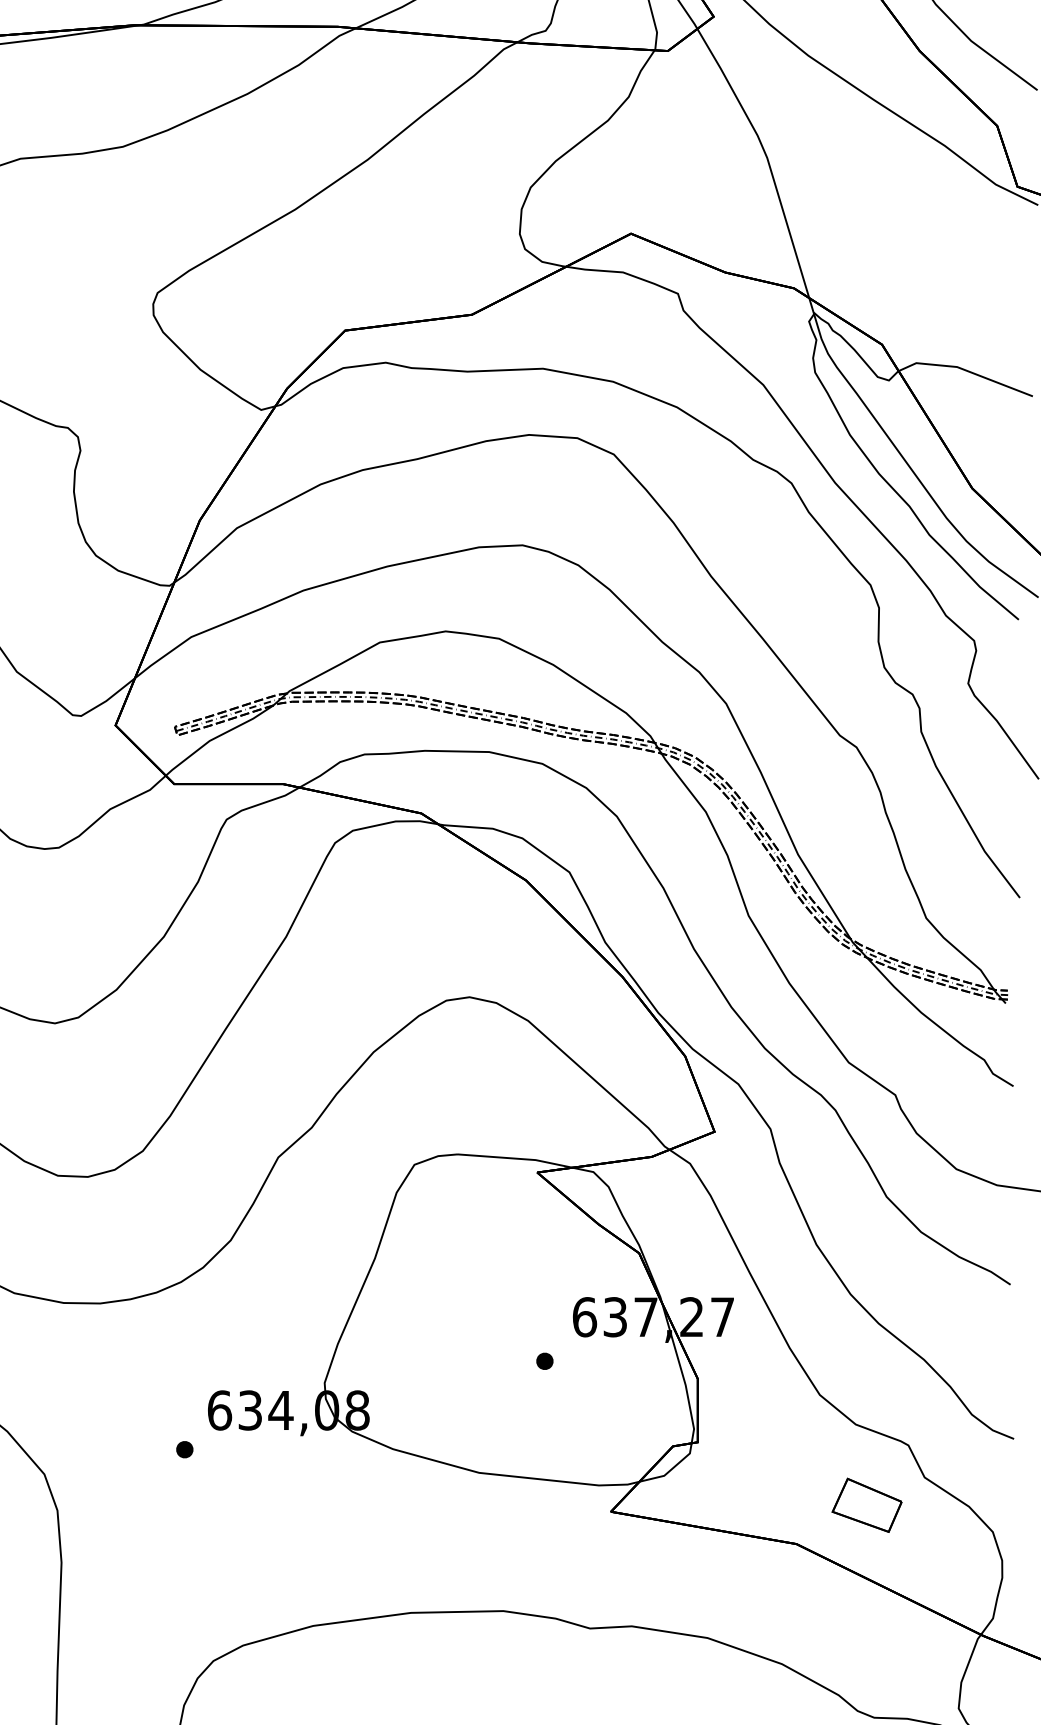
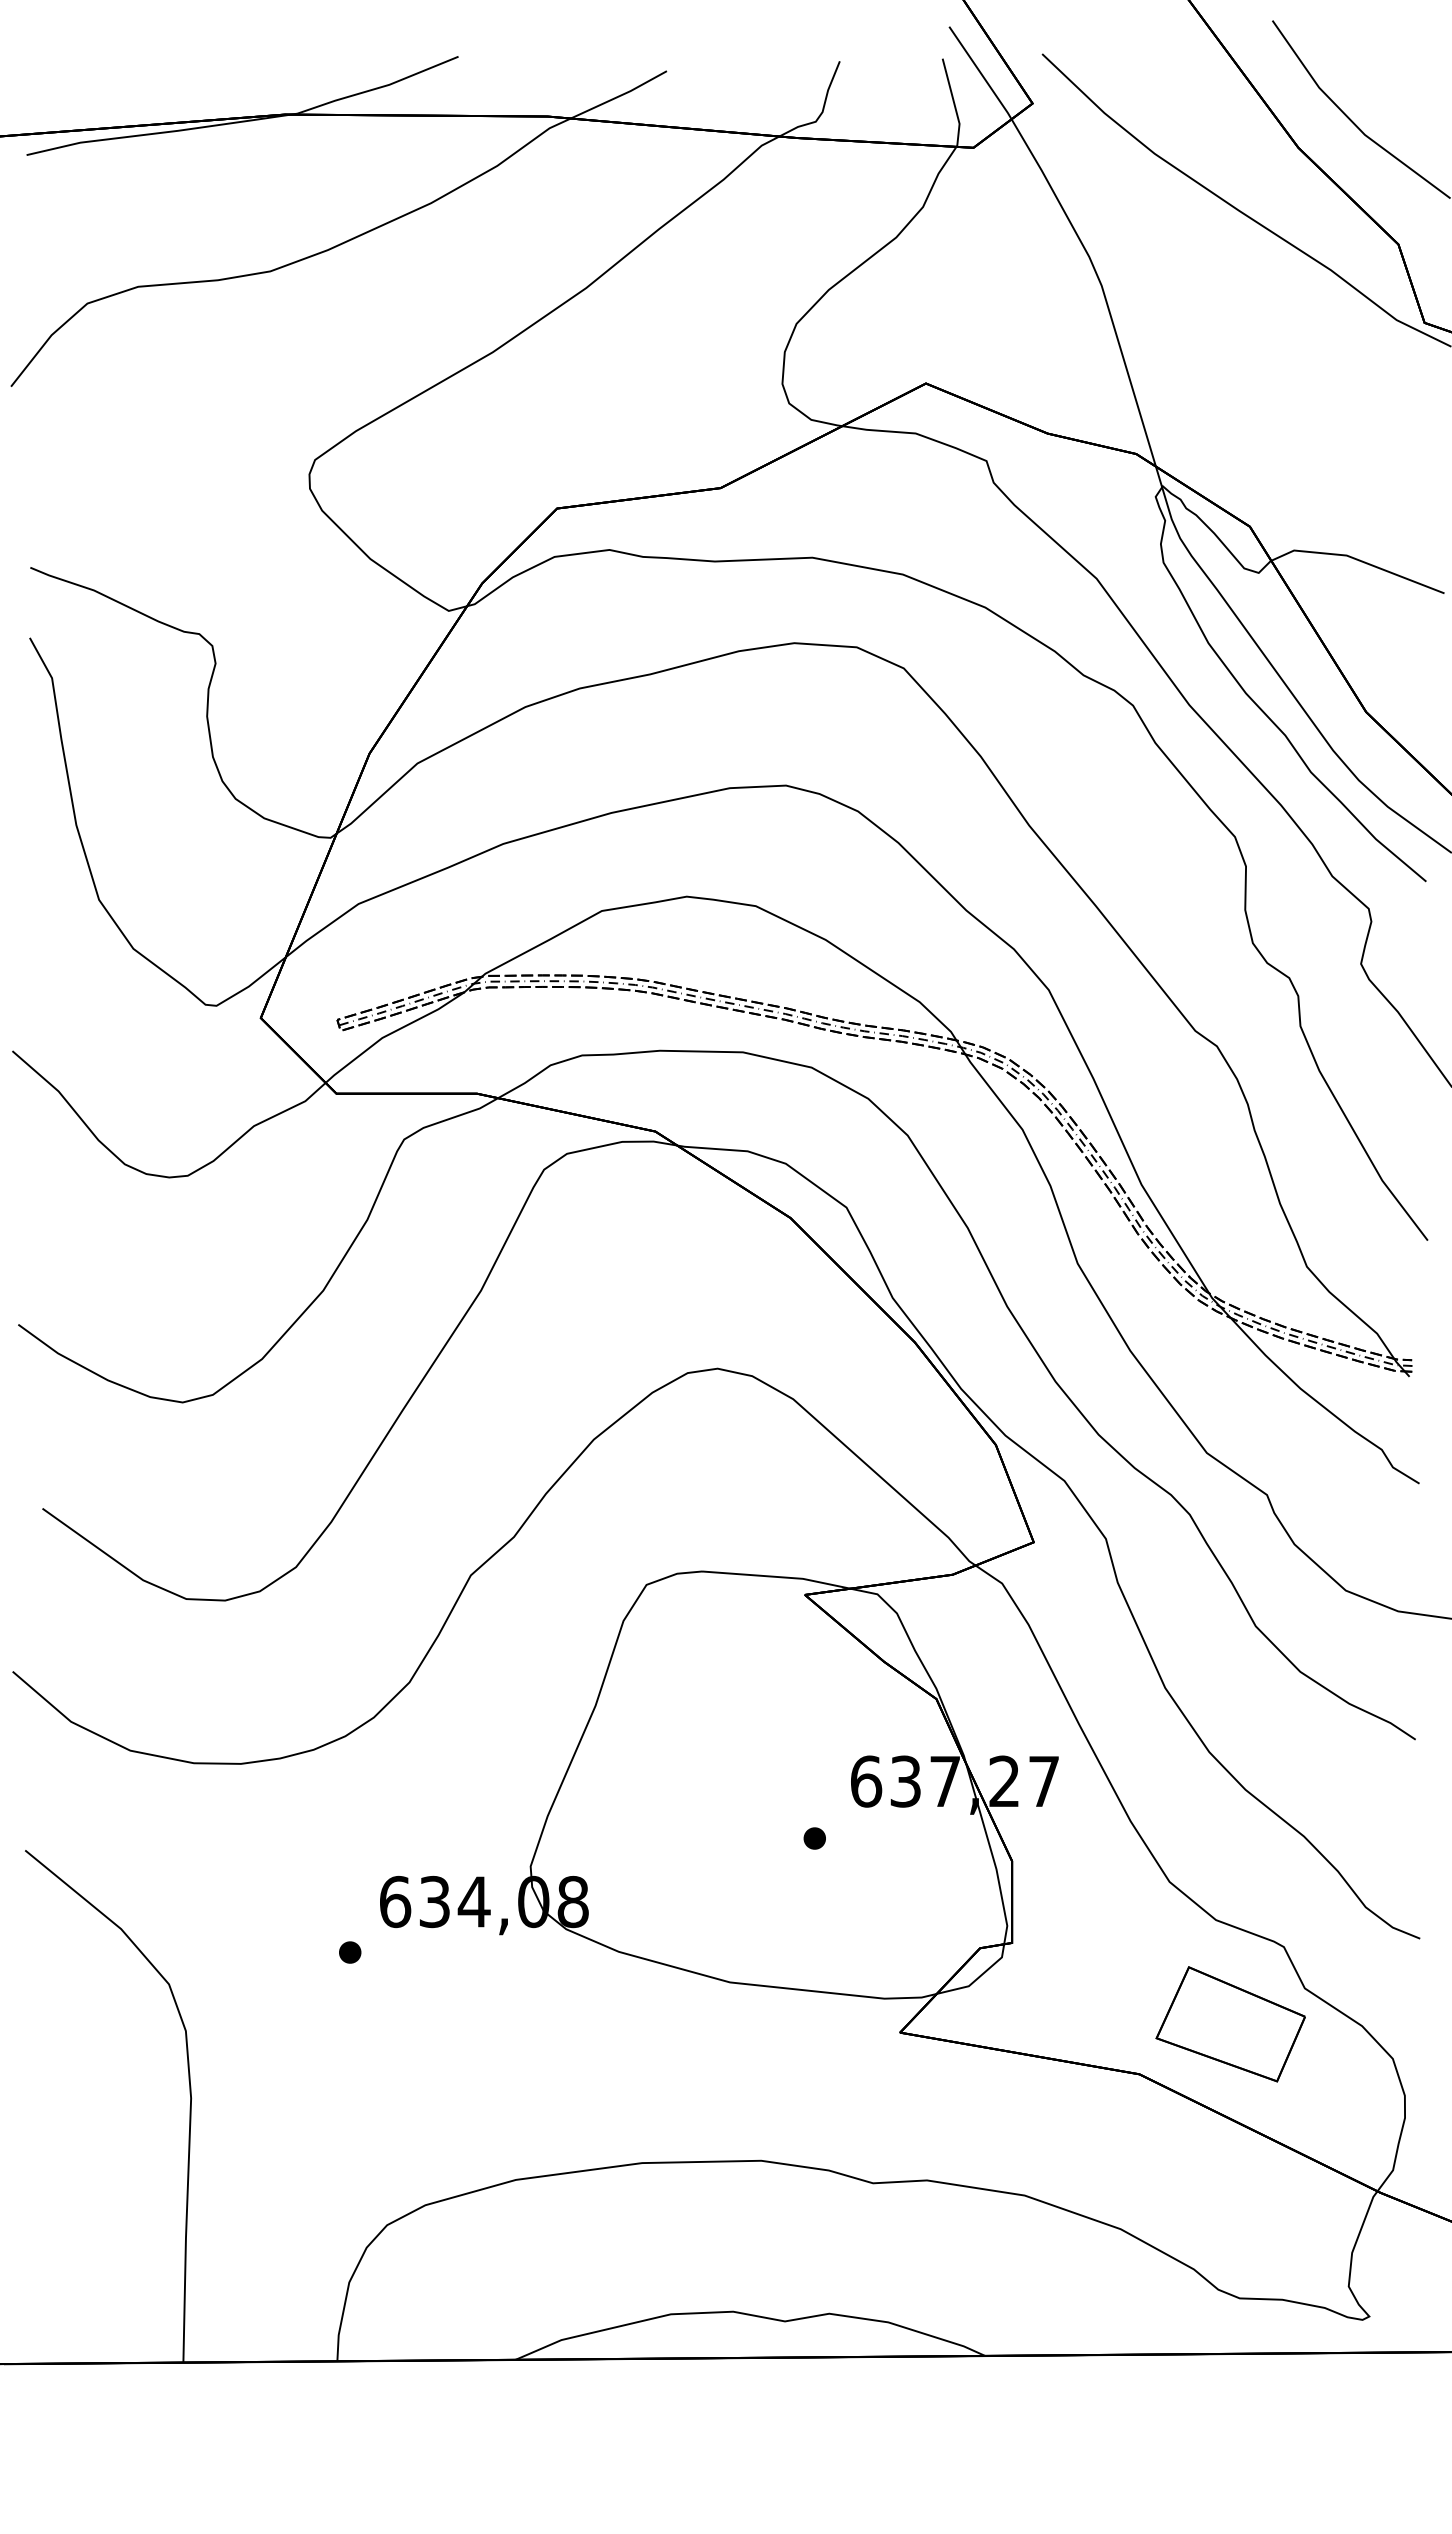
part: (867, 1505) -> (1230, 2024), size x1.67

